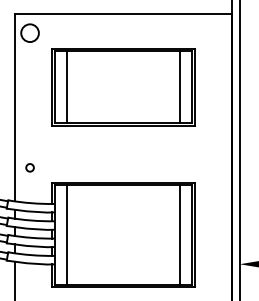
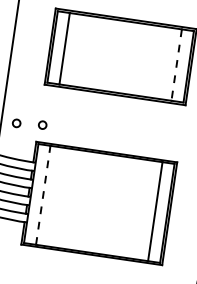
line: (180, 87) -> (177, 65), solid -> dashed
circle: (55, 165) -> (42, 124), added
line: (66, 234) -> (43, 194), solid -> dashed

